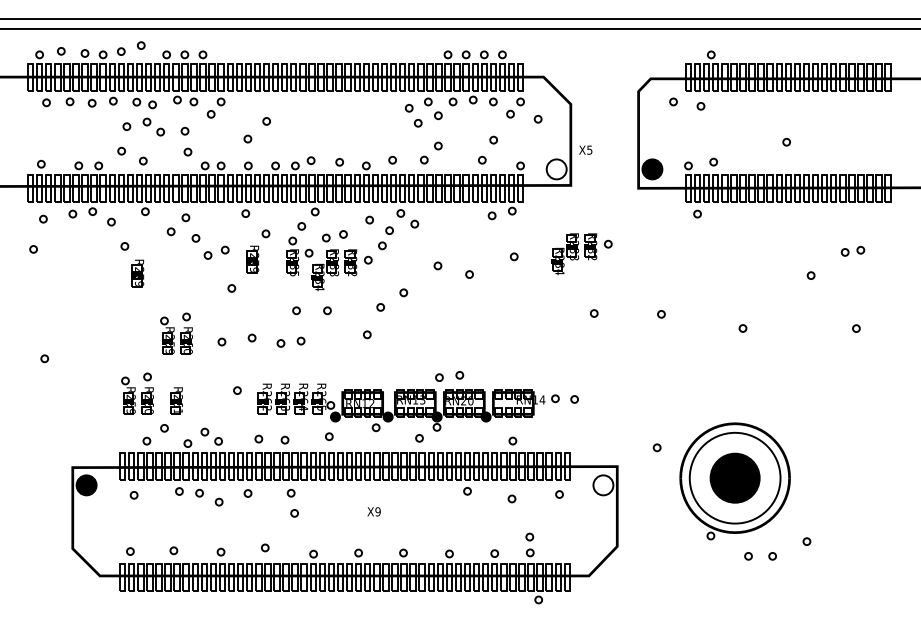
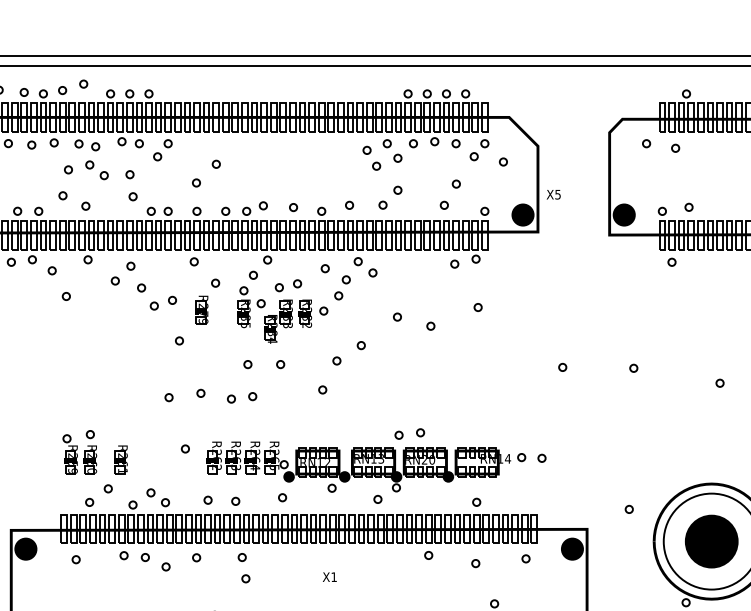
fill: (556, 169) -> (522, 215), added
part: (581, 254) -> (549, 305), removed
part: (137, 273) -> (79, 325), removed
part: (176, 333) -> (120, 388), removed
fill: (603, 485) -> (572, 549), added
text: (377, 511) -> (333, 576), X9 -> X1

